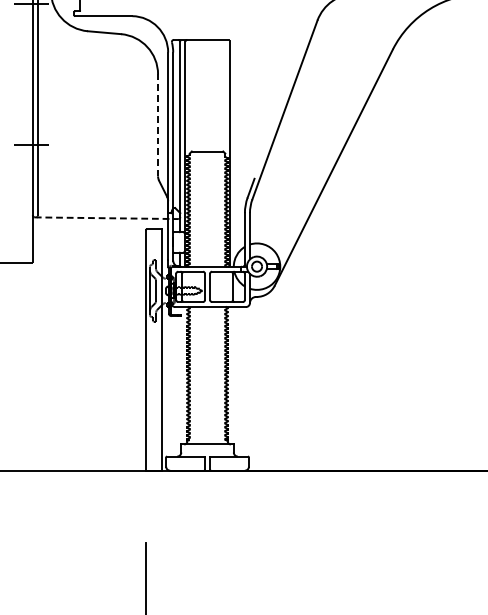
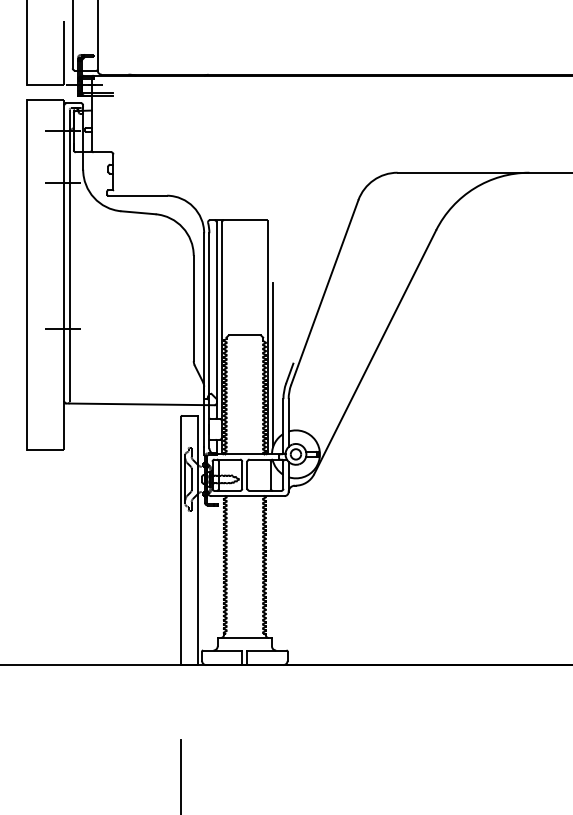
line: (157, 125) -> (193, 308), dashed -> solid
line: (235, 180) -> (273, 365), added
line: (107, 218) -> (141, 404), dashed -> solid

